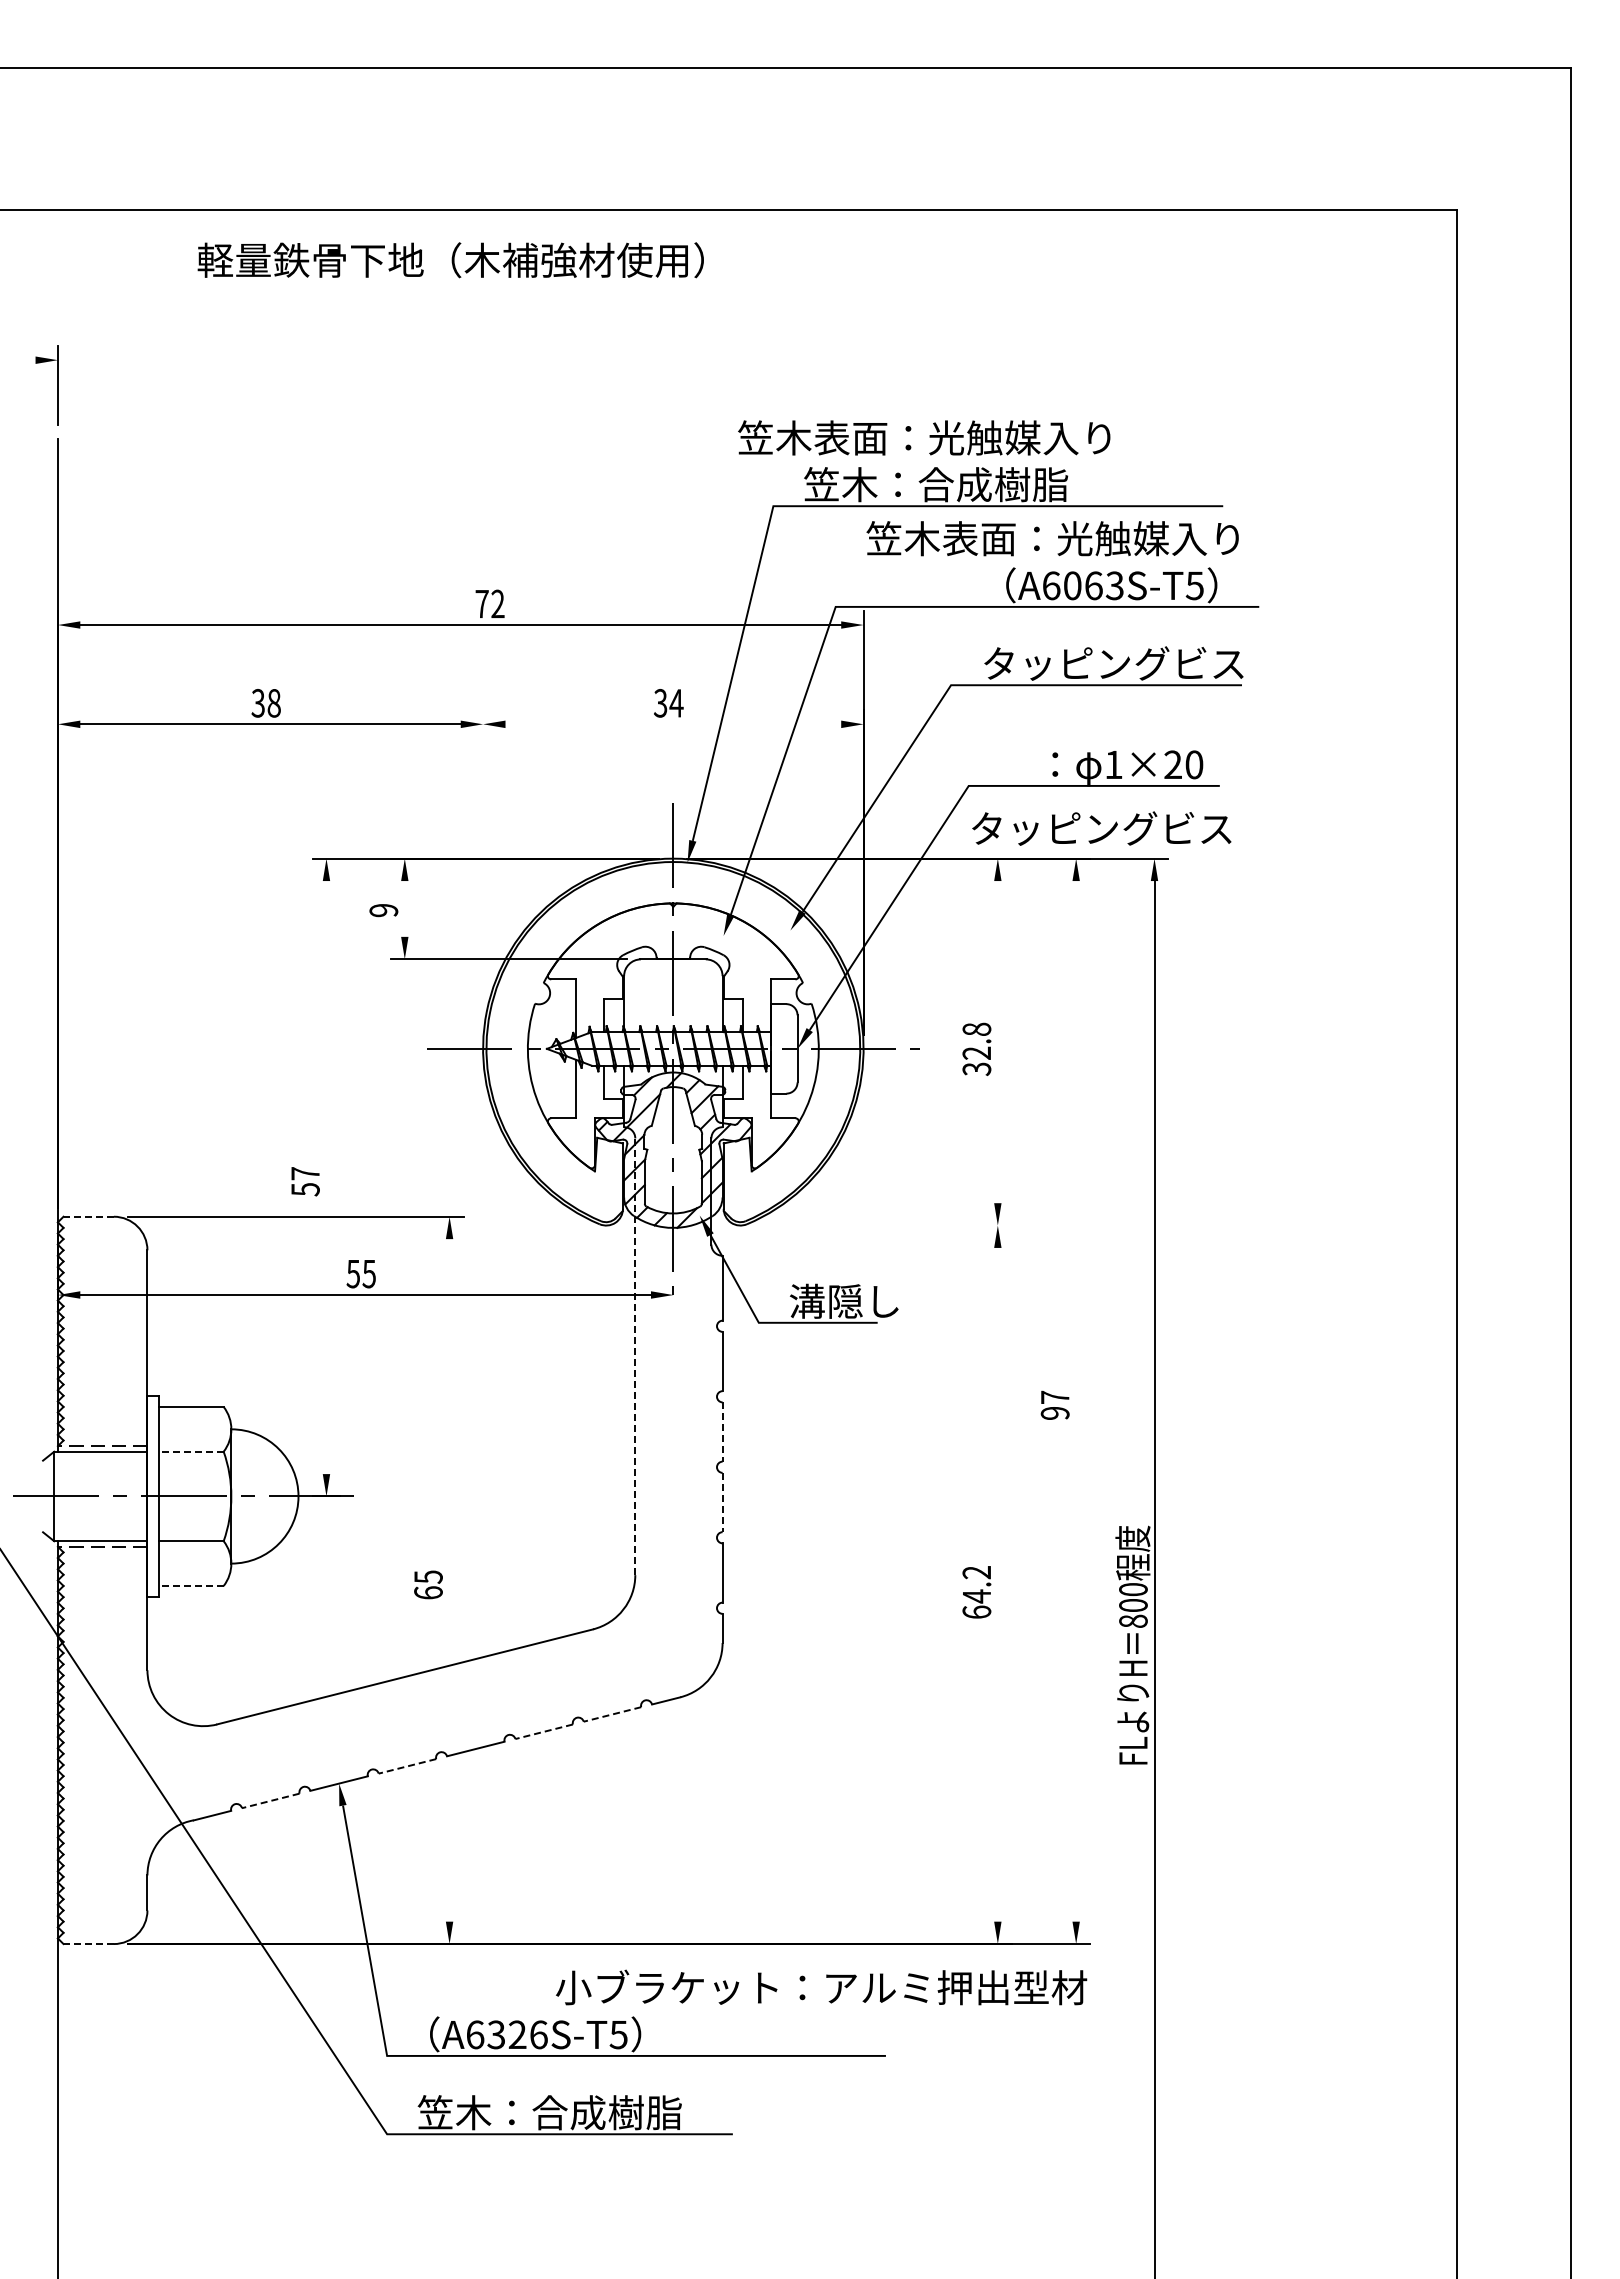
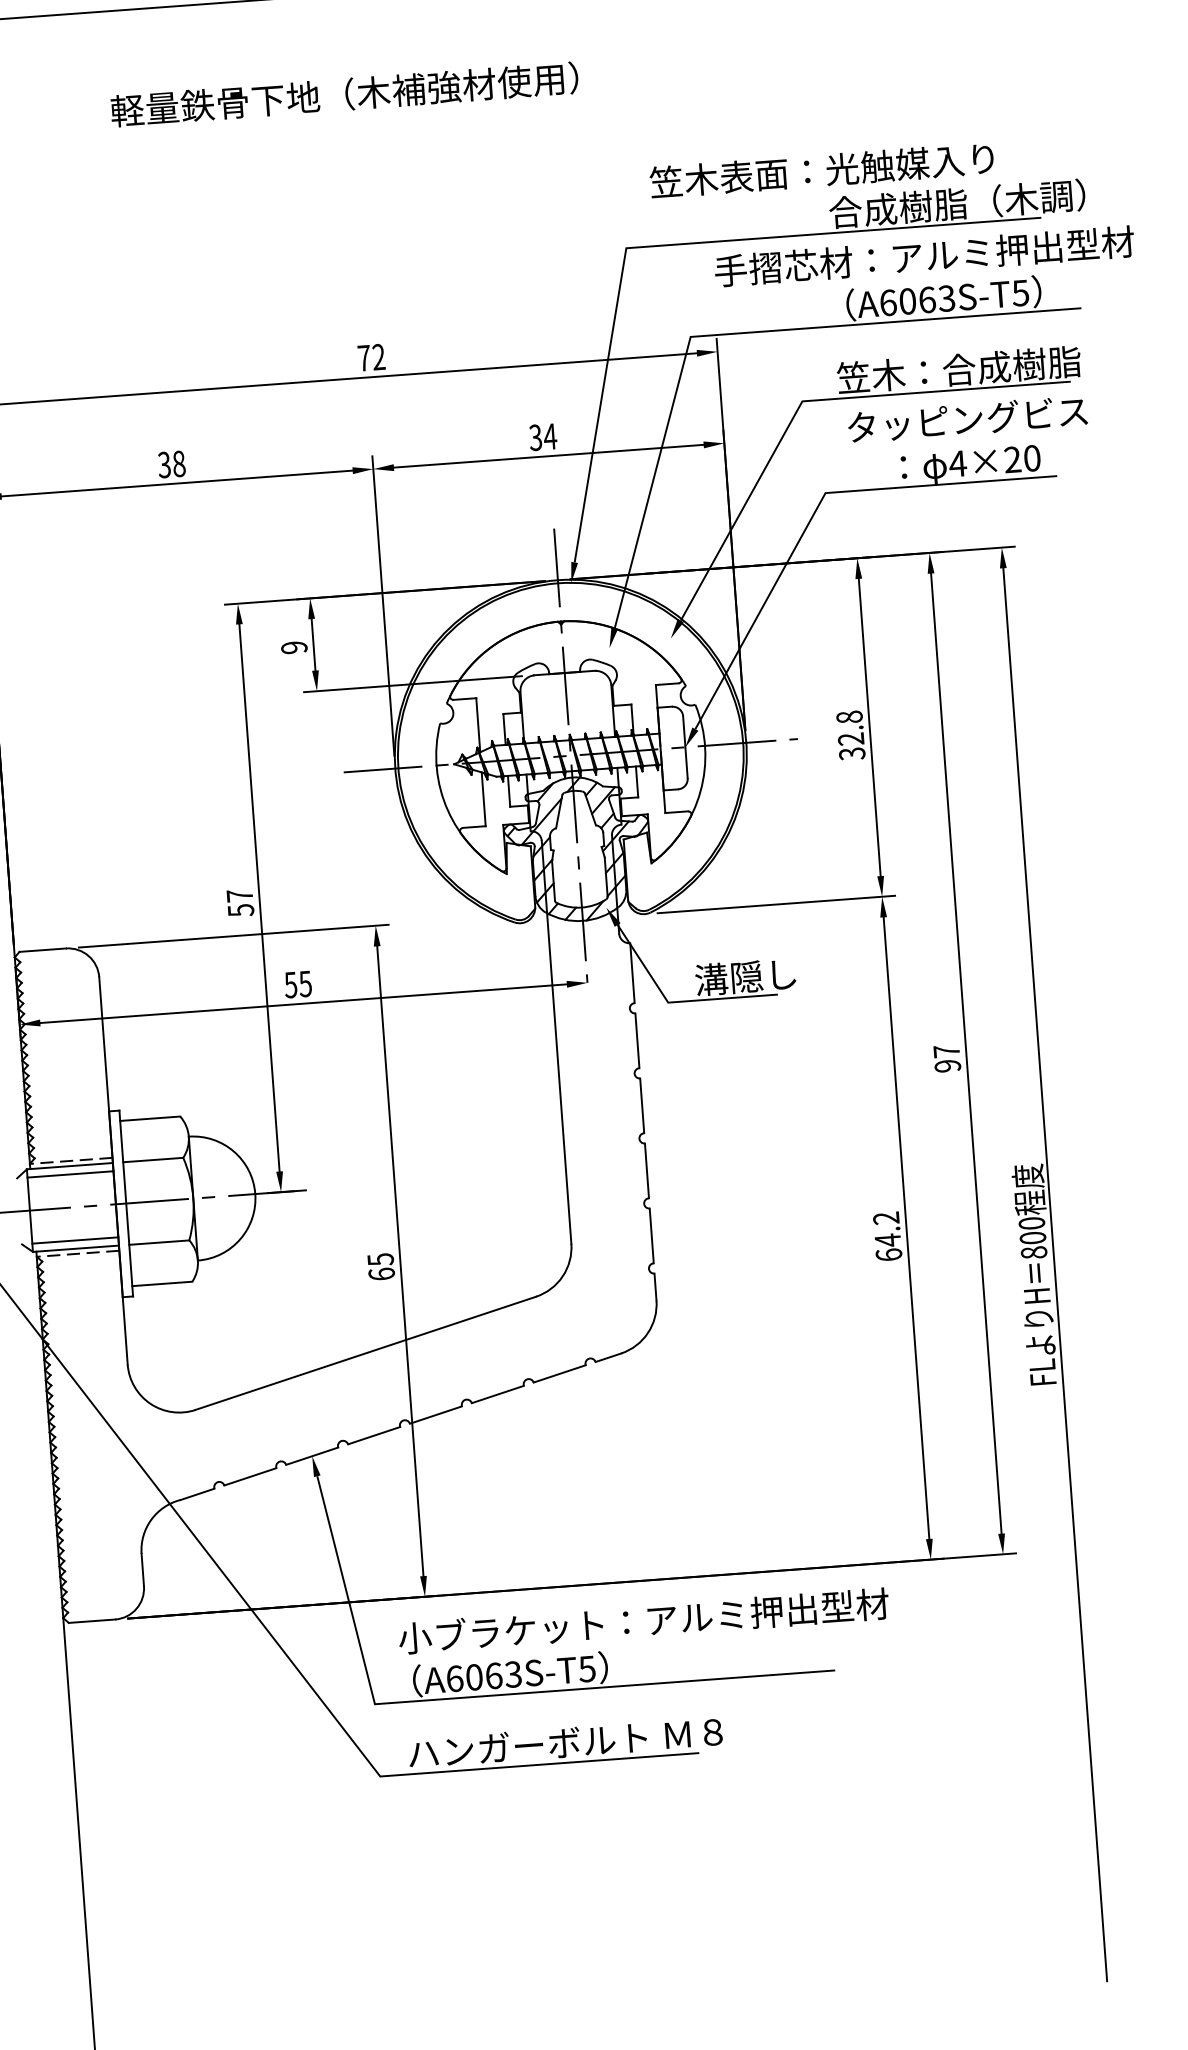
text: (450, 260) -> (344, 94), moved
text: (924, 437) -> (821, 170), moved
text: (1038, 484) -> (869, 210), 笠木：合成樹脂 -> 合成樹脂（木調）
text: (1093, 538) -> (923, 256), 笠木表面：光触媒入り -> 手摺芯材：アルミ押出型材
text: (1119, 663) -> (956, 369), タッピングビス -> 笠木：合成樹脂
line: (673, 724) -> (548, 456), added
text: (1113, 764) -> (957, 463), 1×20 -> 4×20
text: (1101, 828) -> (967, 419), moved
line: (483, 872) -> (383, 605), added
line: (404, 908) -> (313, 644), added
line: (997, 1042) -> (869, 727), added
line: (326, 1177) -> (259, 897), added
line: (88, 1216) -> (42, 949), dashed -> solid
line: (882, 1225) -> (775, 904), added
line: (635, 1356) -> (556, 1042), dashed -> solid
line: (1076, 1401) -> (966, 1053), added
line: (722, 1432) -> (642, 1106), dashed -> solid
line: (191, 1451) -> (153, 1159), dashed -> solid
line: (100, 1460) -> (70, 1174), added
line: (722, 1502) -> (646, 1170), dashed -> solid
line: (100, 1532) -> (75, 1240), added
line: (449, 1580) -> (400, 1261), added
line: (997, 1584) -> (906, 1227), added
line: (191, 1585) -> (162, 1283), dashed -> solid
line: (612, 1714) -> (559, 1373), dashed -> solid
line: (544, 1731) -> (498, 1394), dashed -> solid
line: (407, 1766) -> (374, 1435), dashed -> solid
line: (270, 1800) -> (250, 1476), dashed -> solid
line: (88, 1944) -> (91, 1621), dashed -> solid
text: (821, 1987) -> (643, 1621), moved
text: (517, 2034) -> (493, 1675), A6326S-T5 -> A6063S-T5
text: (588, 2112) -> (564, 1742), 笠木：合成樹脂 -> ハンガーボルト Ｍ８

